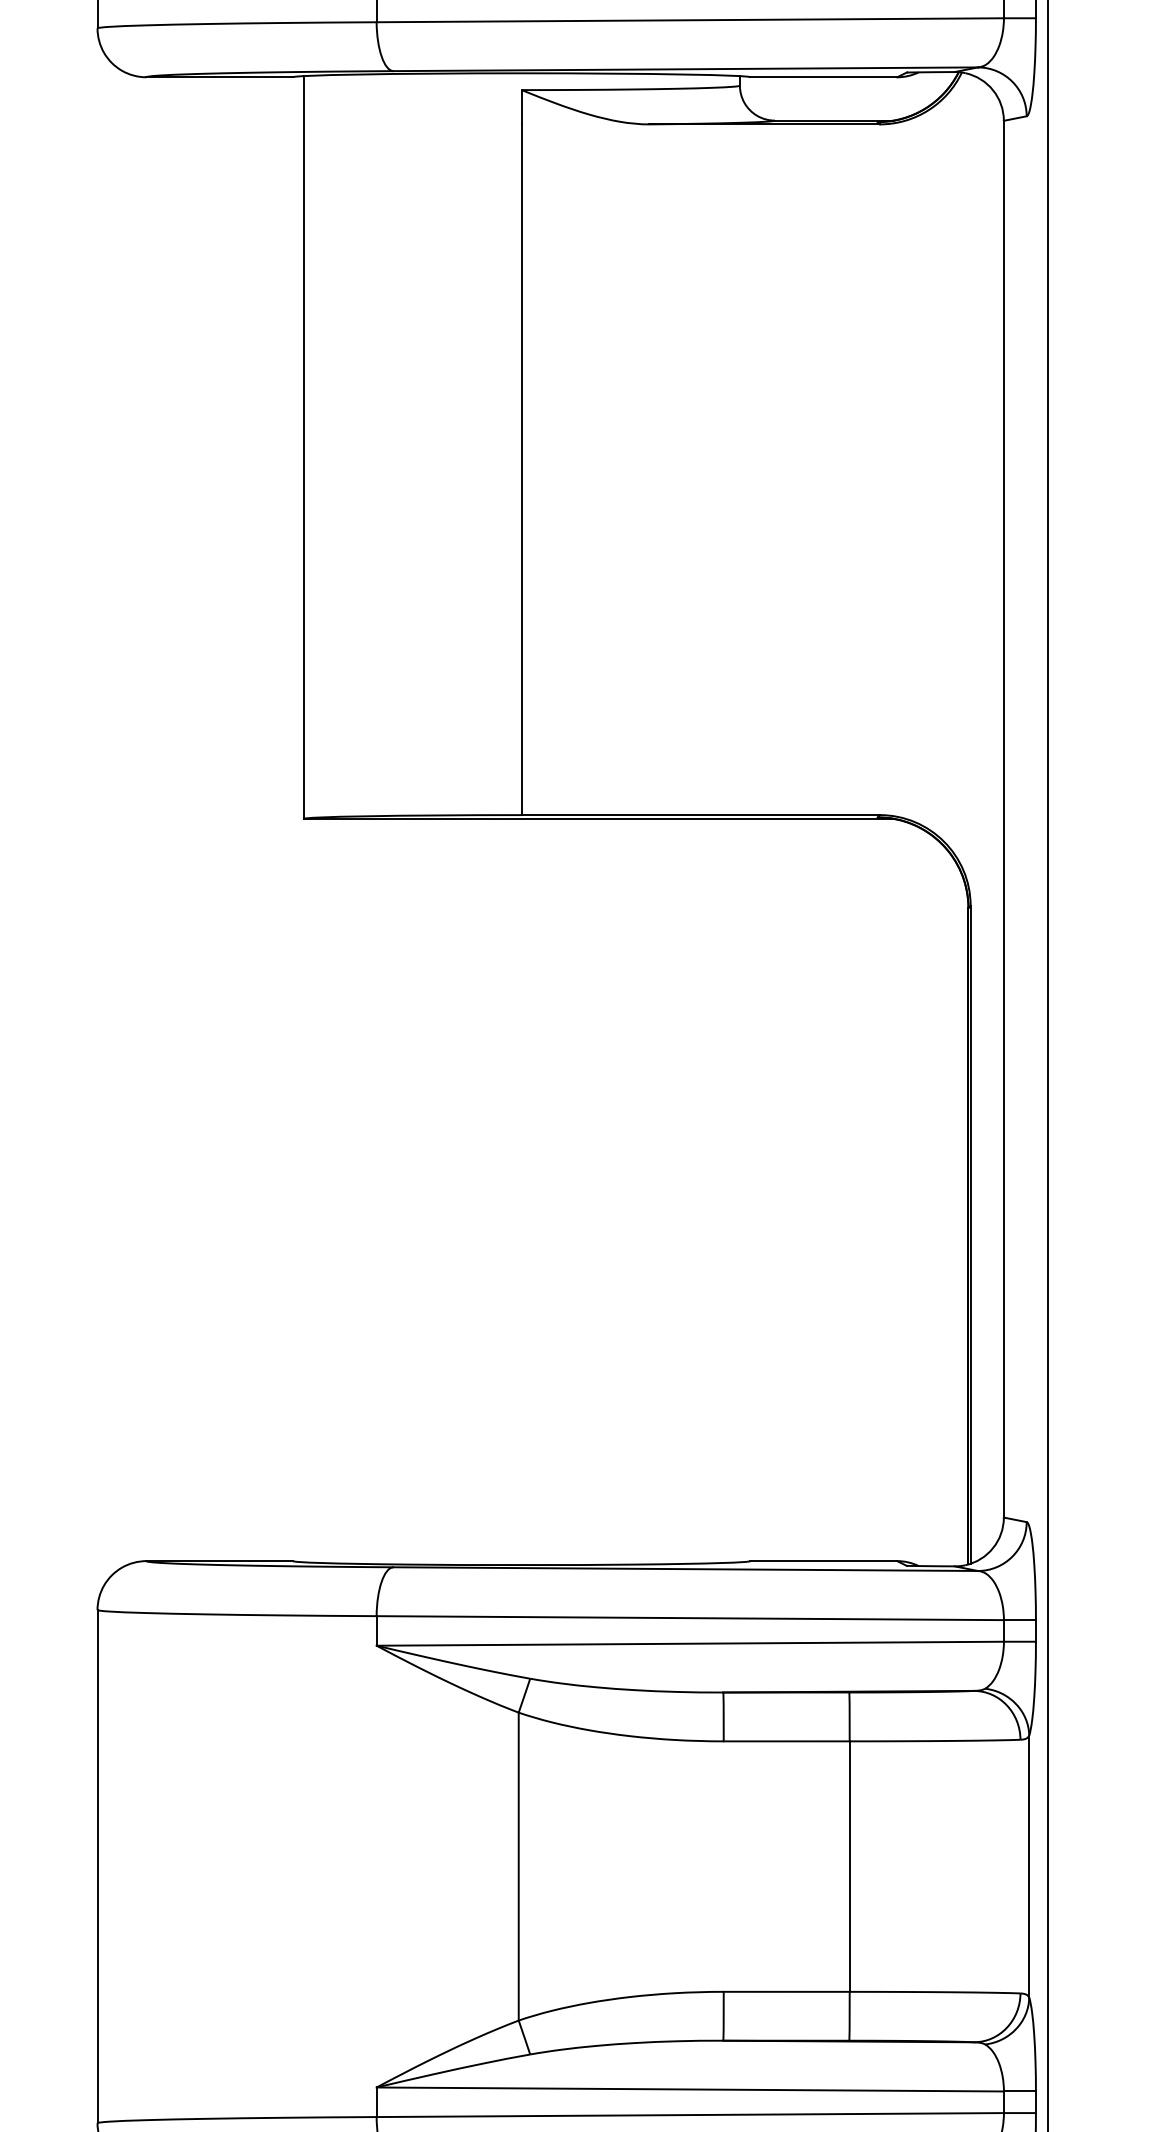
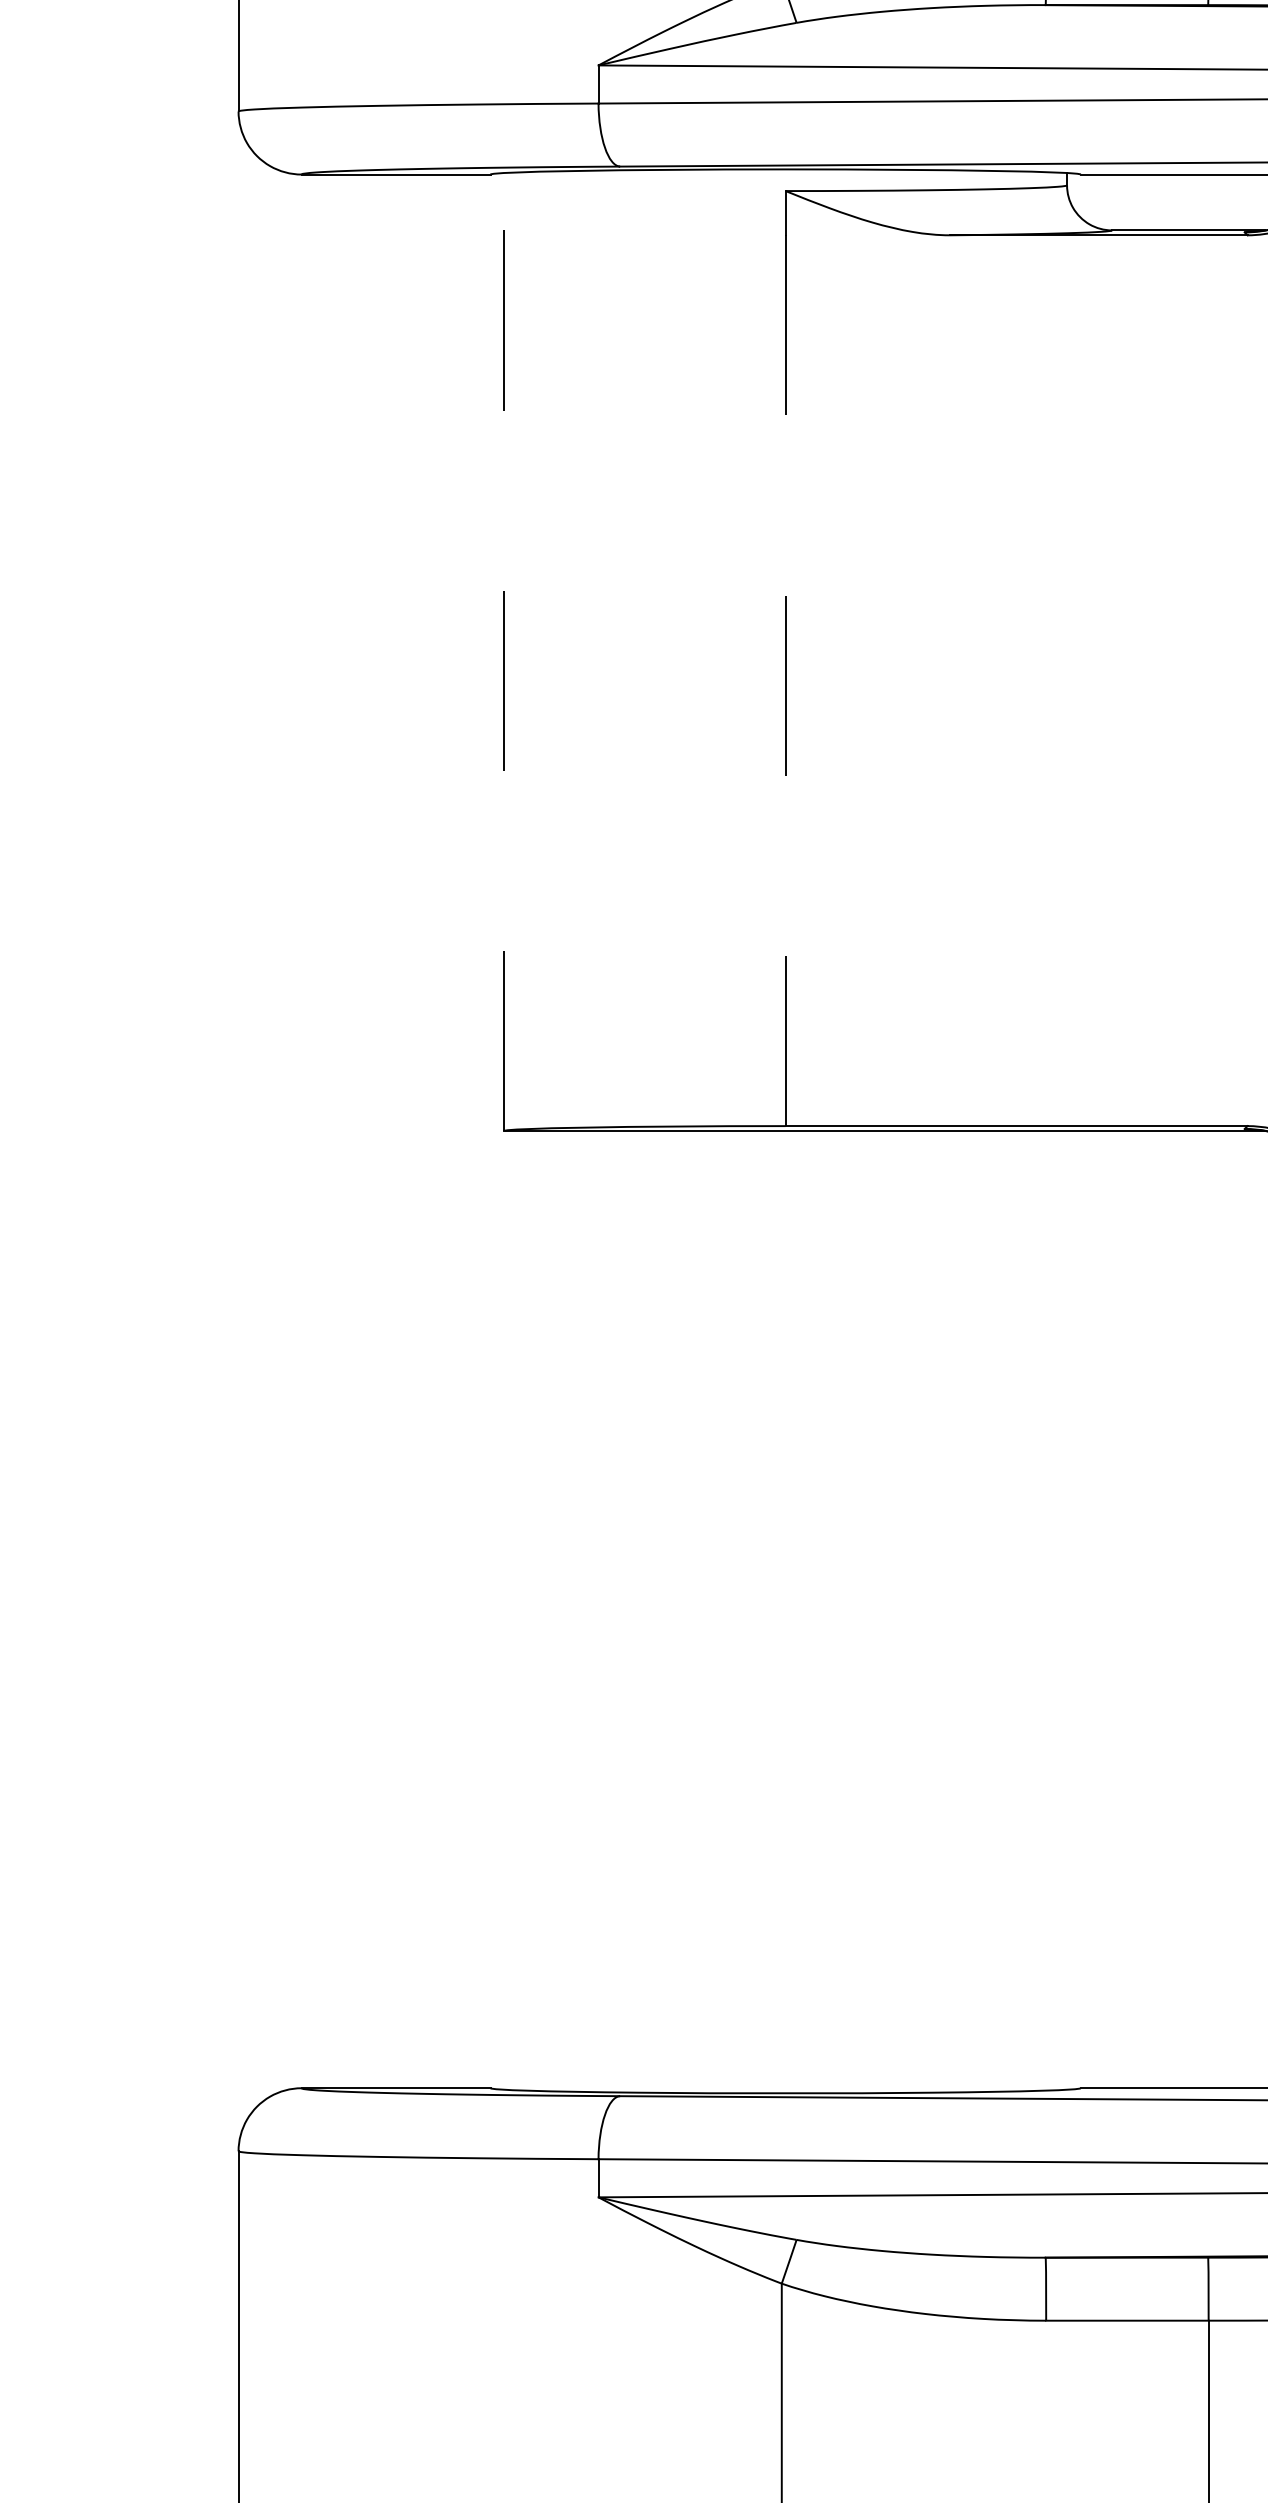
line: (303, 446) -> (504, 650), solid -> dashed
line: (521, 470) -> (785, 681), solid -> dashed

